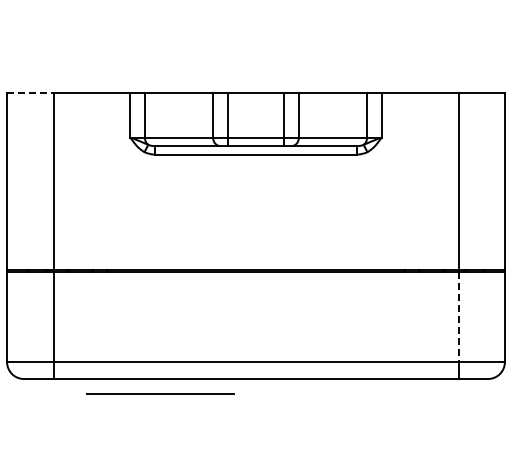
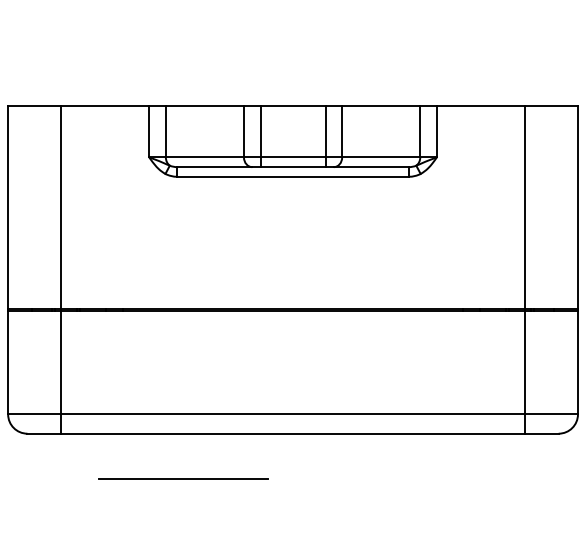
line: (30, 92) -> (34, 105), dashed -> solid
line: (458, 317) -> (524, 363), dashed -> solid
line: (160, 393) -> (183, 477), moved

